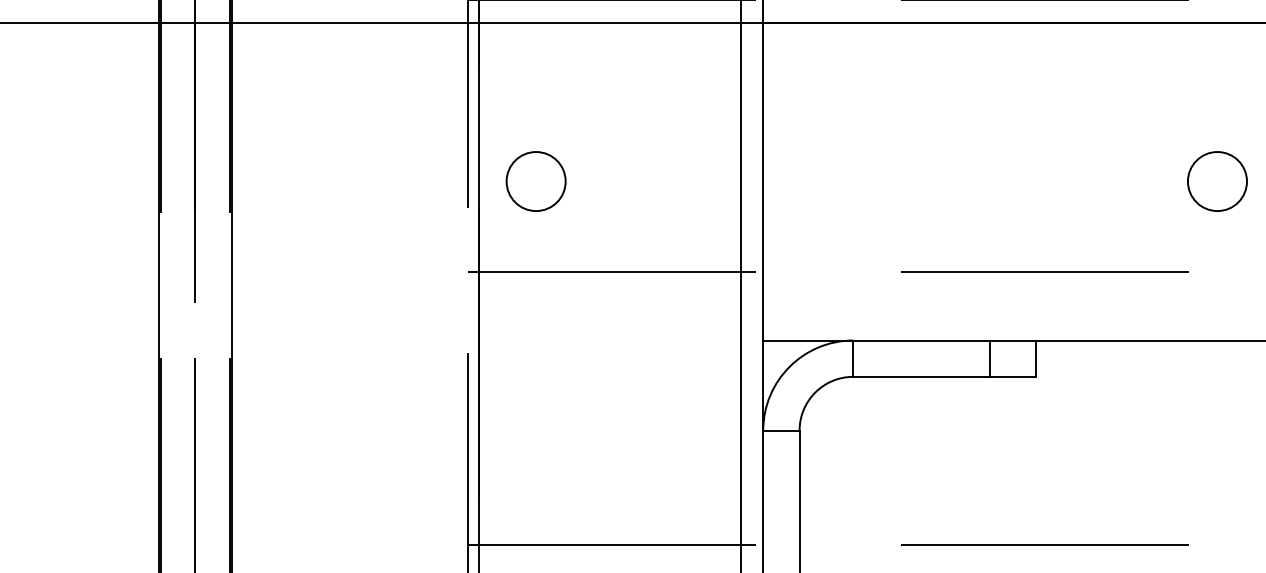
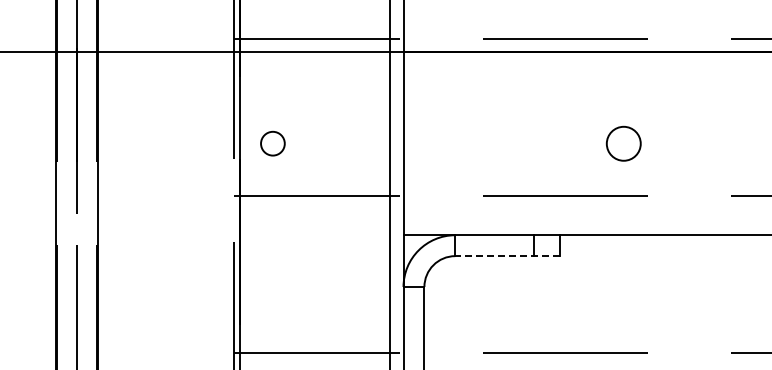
circle: (535, 181) -> (272, 143), size x0.7
circle: (1216, 181) -> (623, 143), moved
line: (944, 377) -> (507, 256), solid -> dashed

